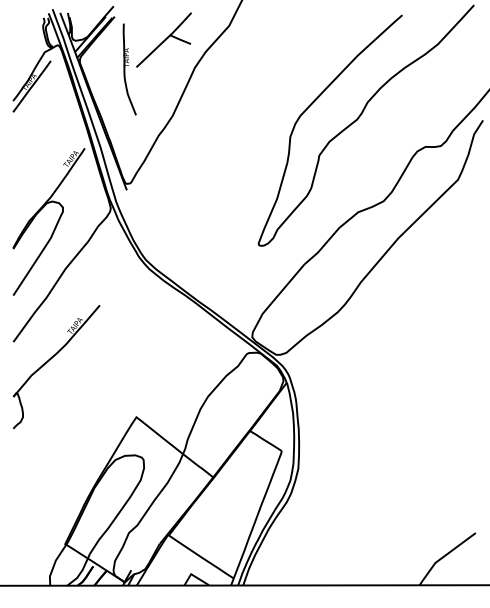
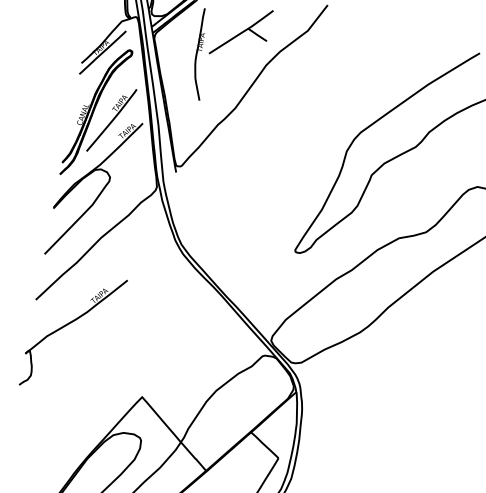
part: (35, 144) -> (95, 110), added

